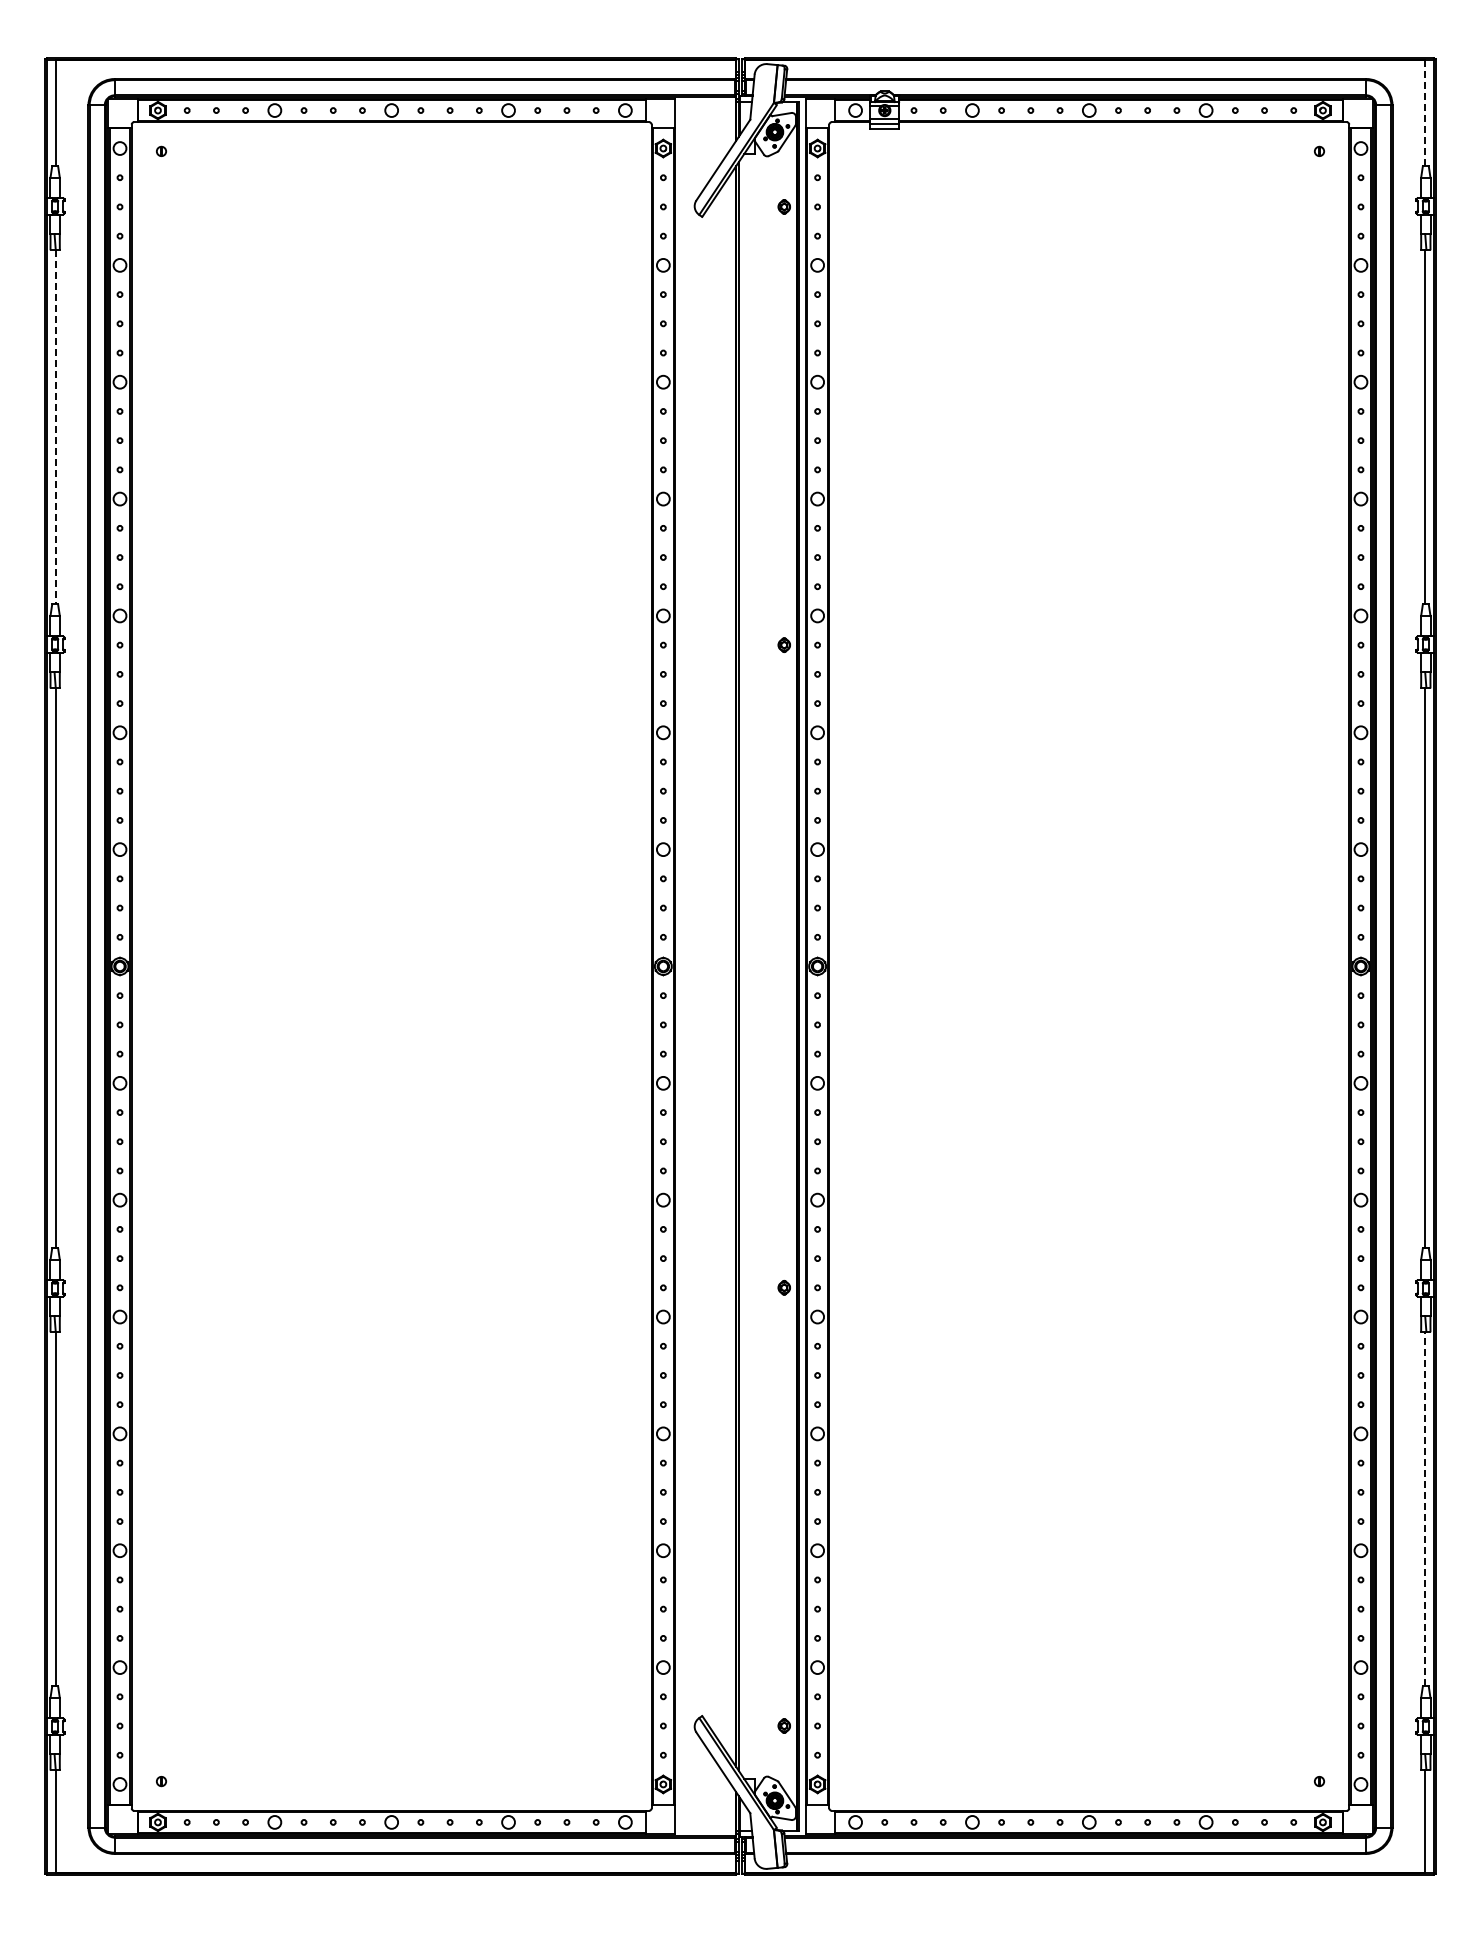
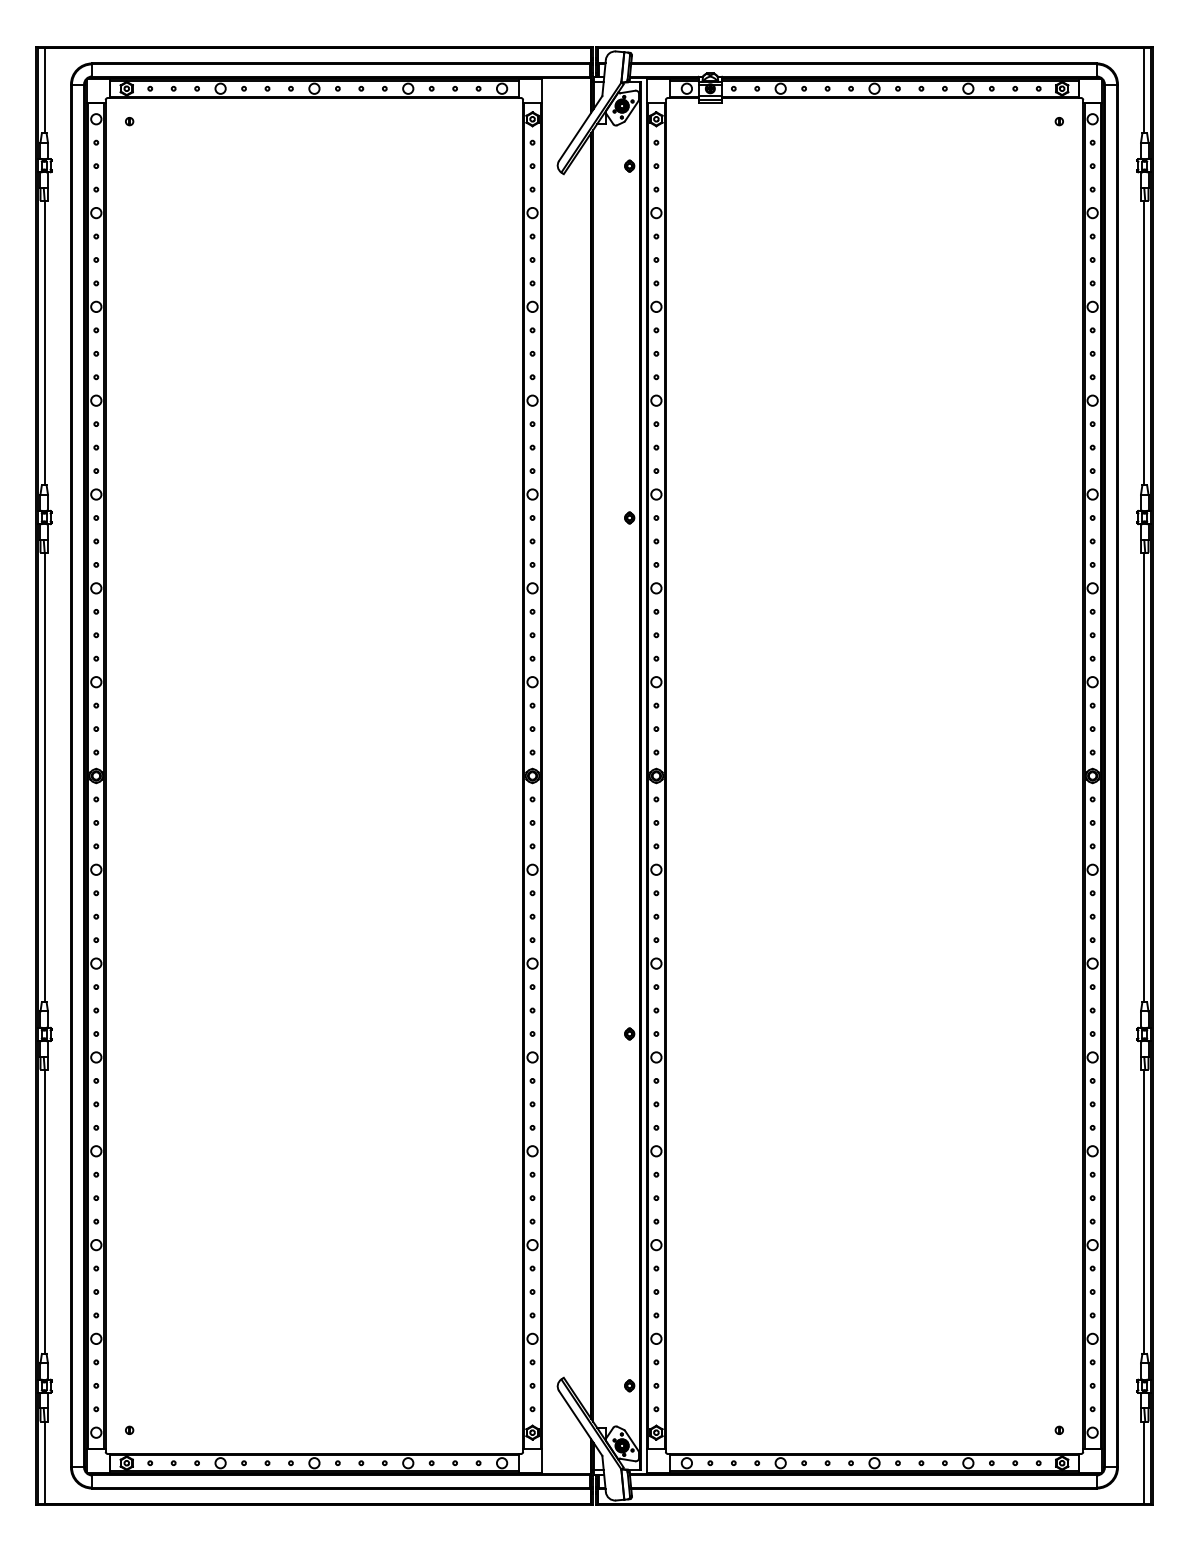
line: (1425, 113) -> (1144, 91), dashed -> solid
line: (55, 427) -> (44, 343), dashed -> solid
line: (1425, 1509) -> (1144, 1211), dashed -> solid

